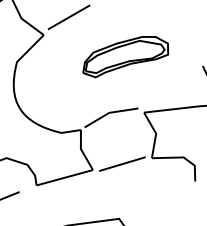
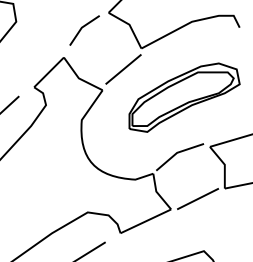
part: (126, 57) -> (184, 97), size x1.43

